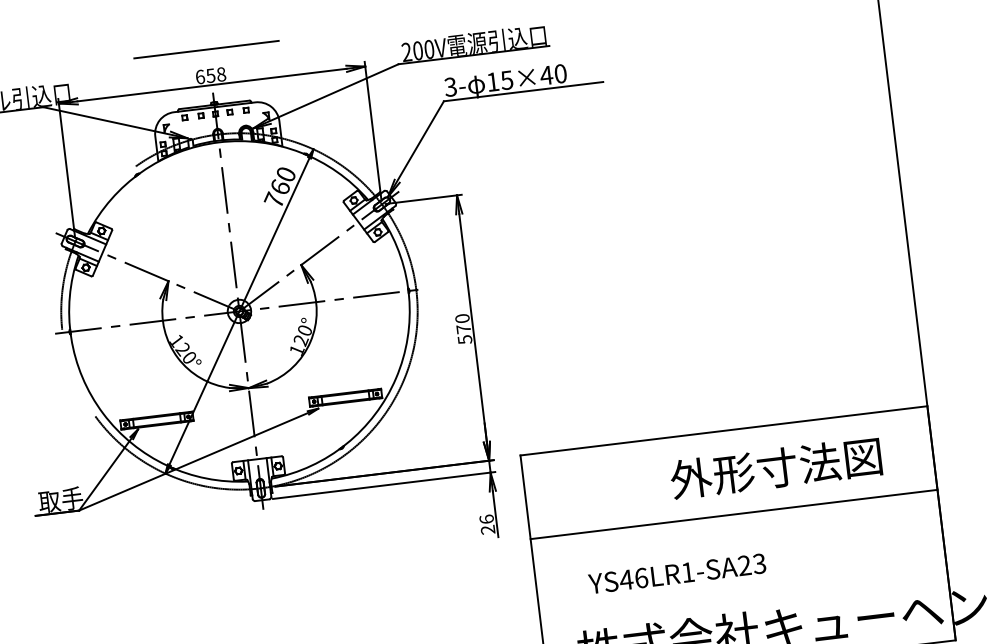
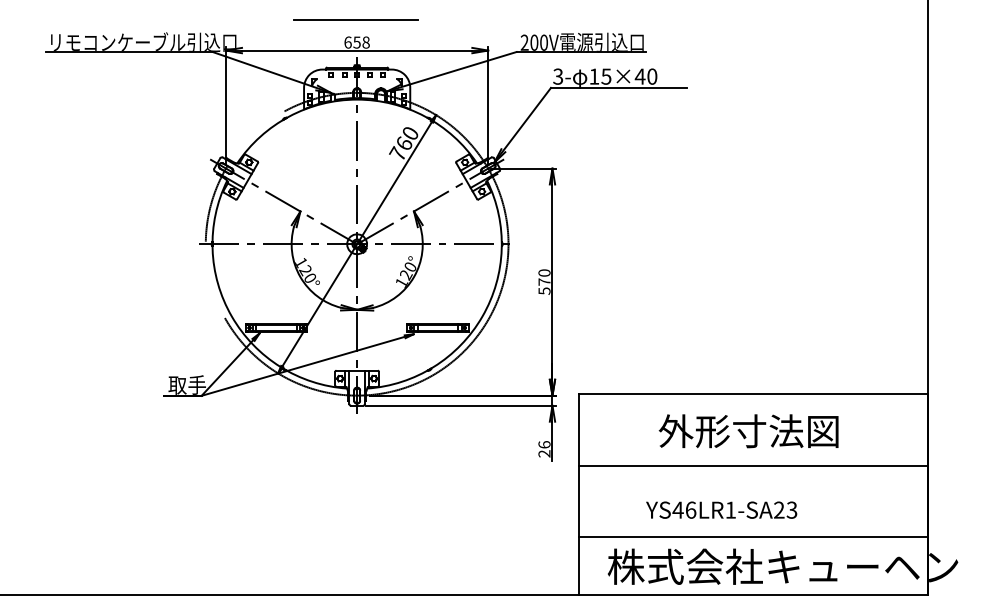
text: (775, 468) -> (748, 431), moved
text: (677, 573) -> (721, 509), moved
line: (744, 598) -> (753, 537), added

